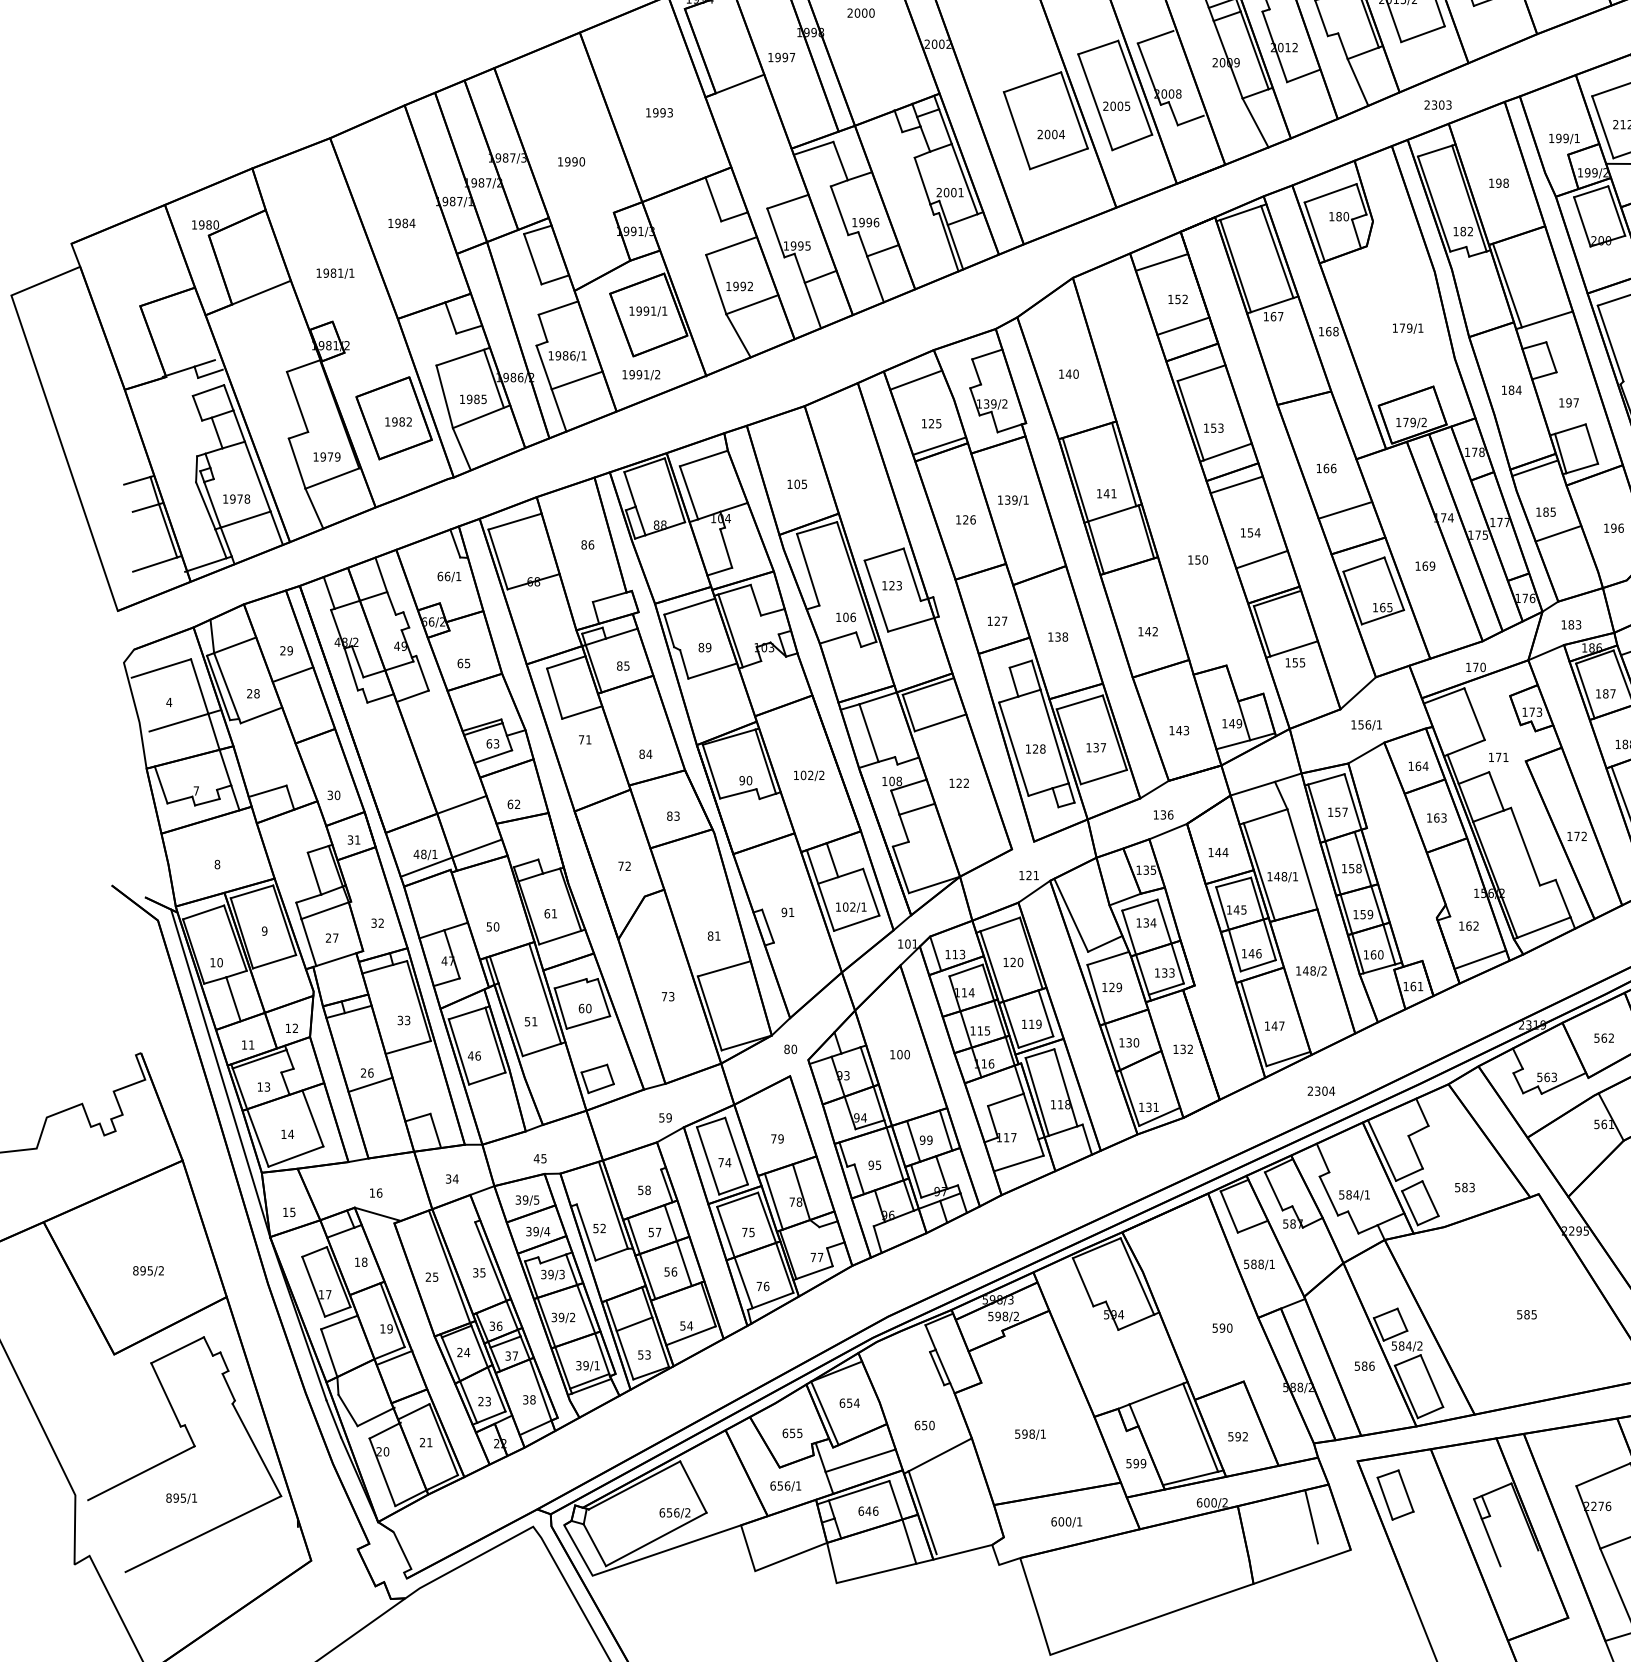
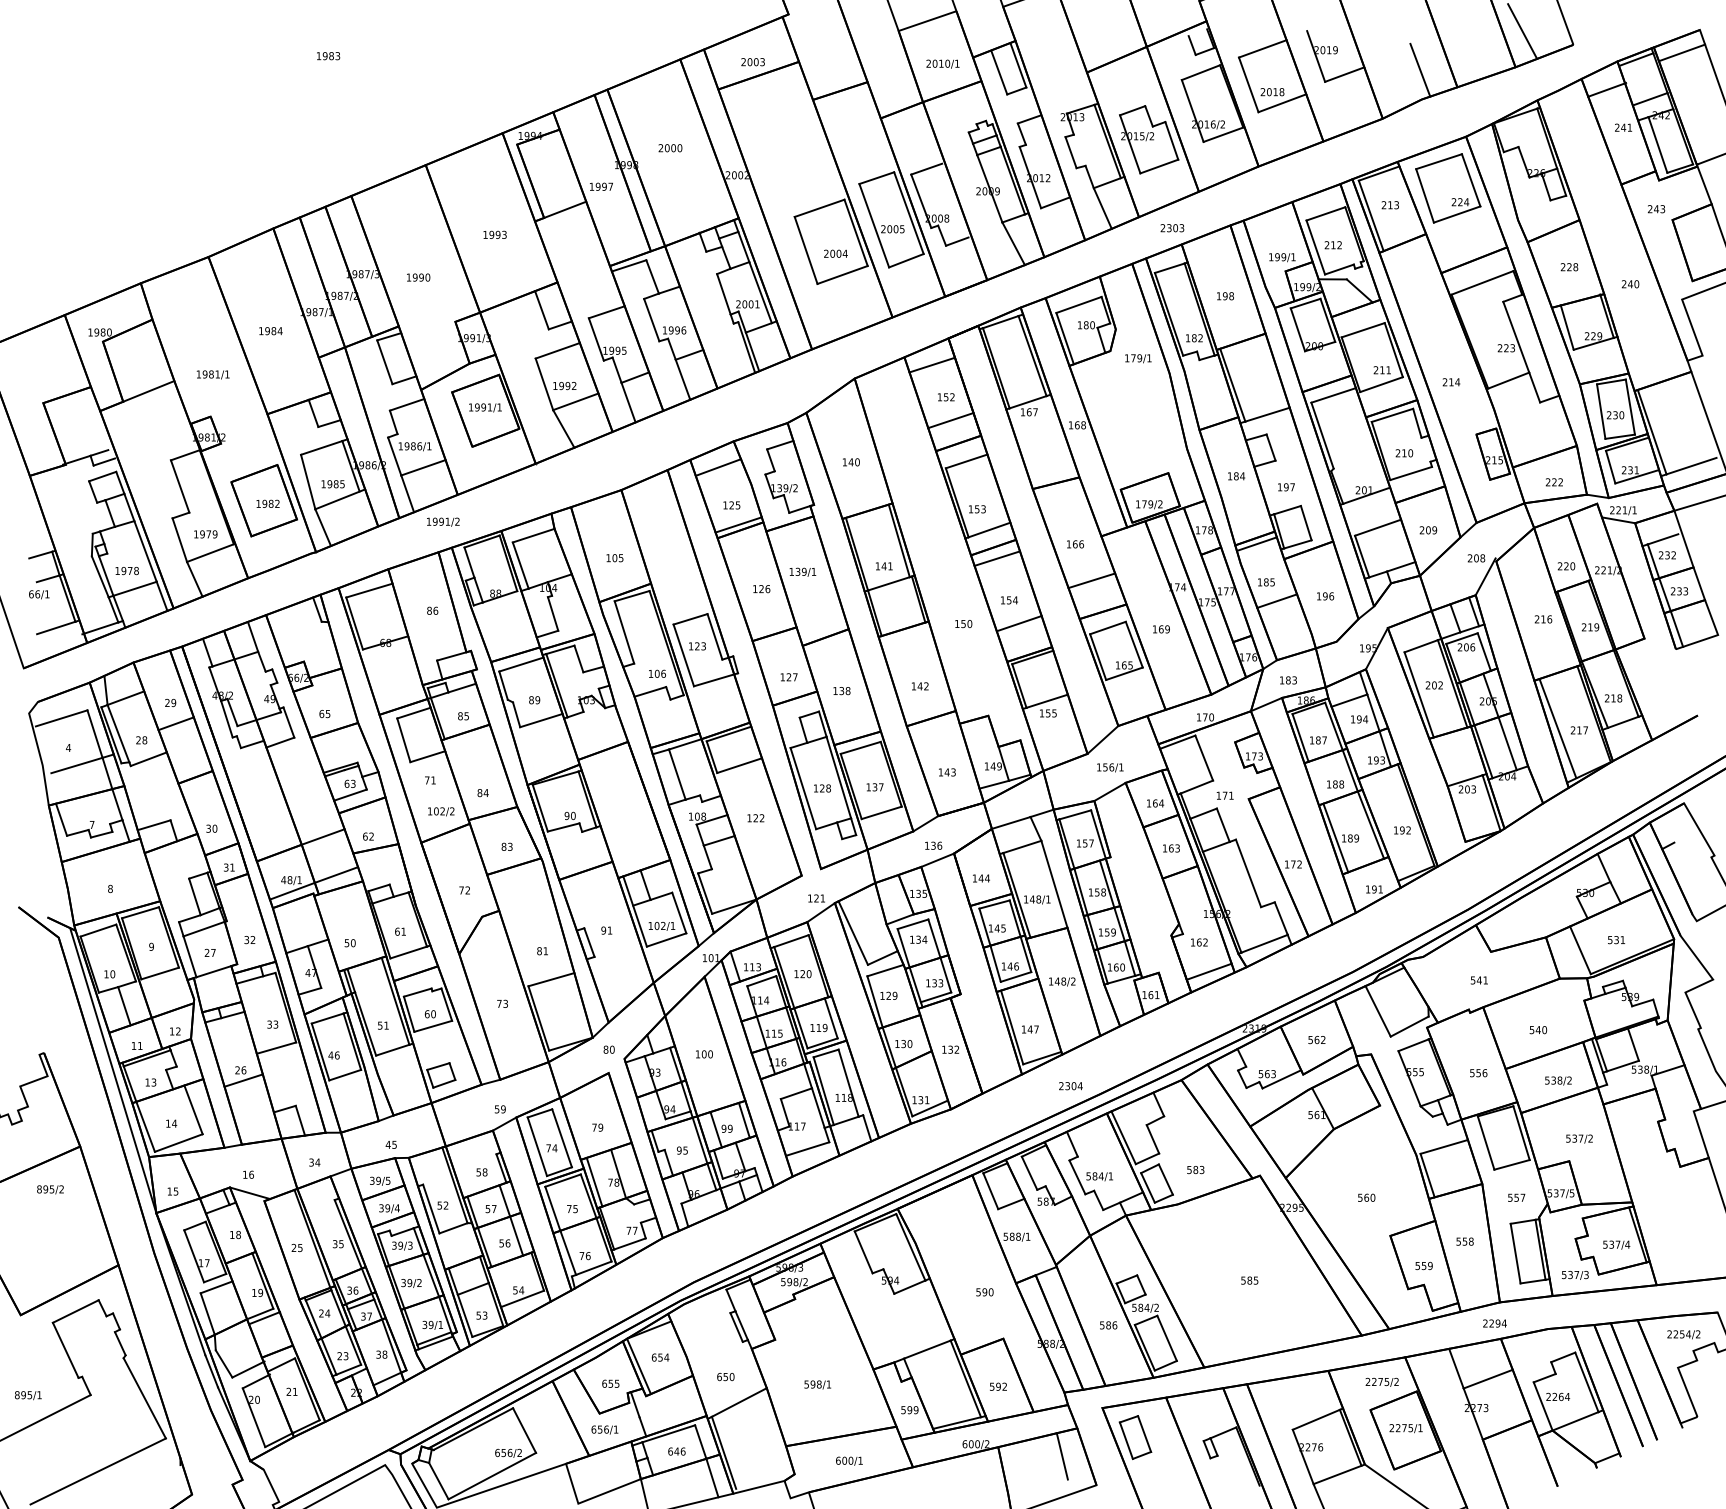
text: (1408, 328) -> (1138, 358), moved
text: (641, 374) -> (443, 521), moved
text: (449, 576) -> (39, 594), moved
text: (809, 775) -> (441, 811), moved
text: (148, 1270) -> (50, 1189), moved
line: (860, 1460) -> (669, 1407), removed
text: (181, 1498) -> (28, 1395), moved
line: (1491, 1542) -> (1218, 1478), removed

